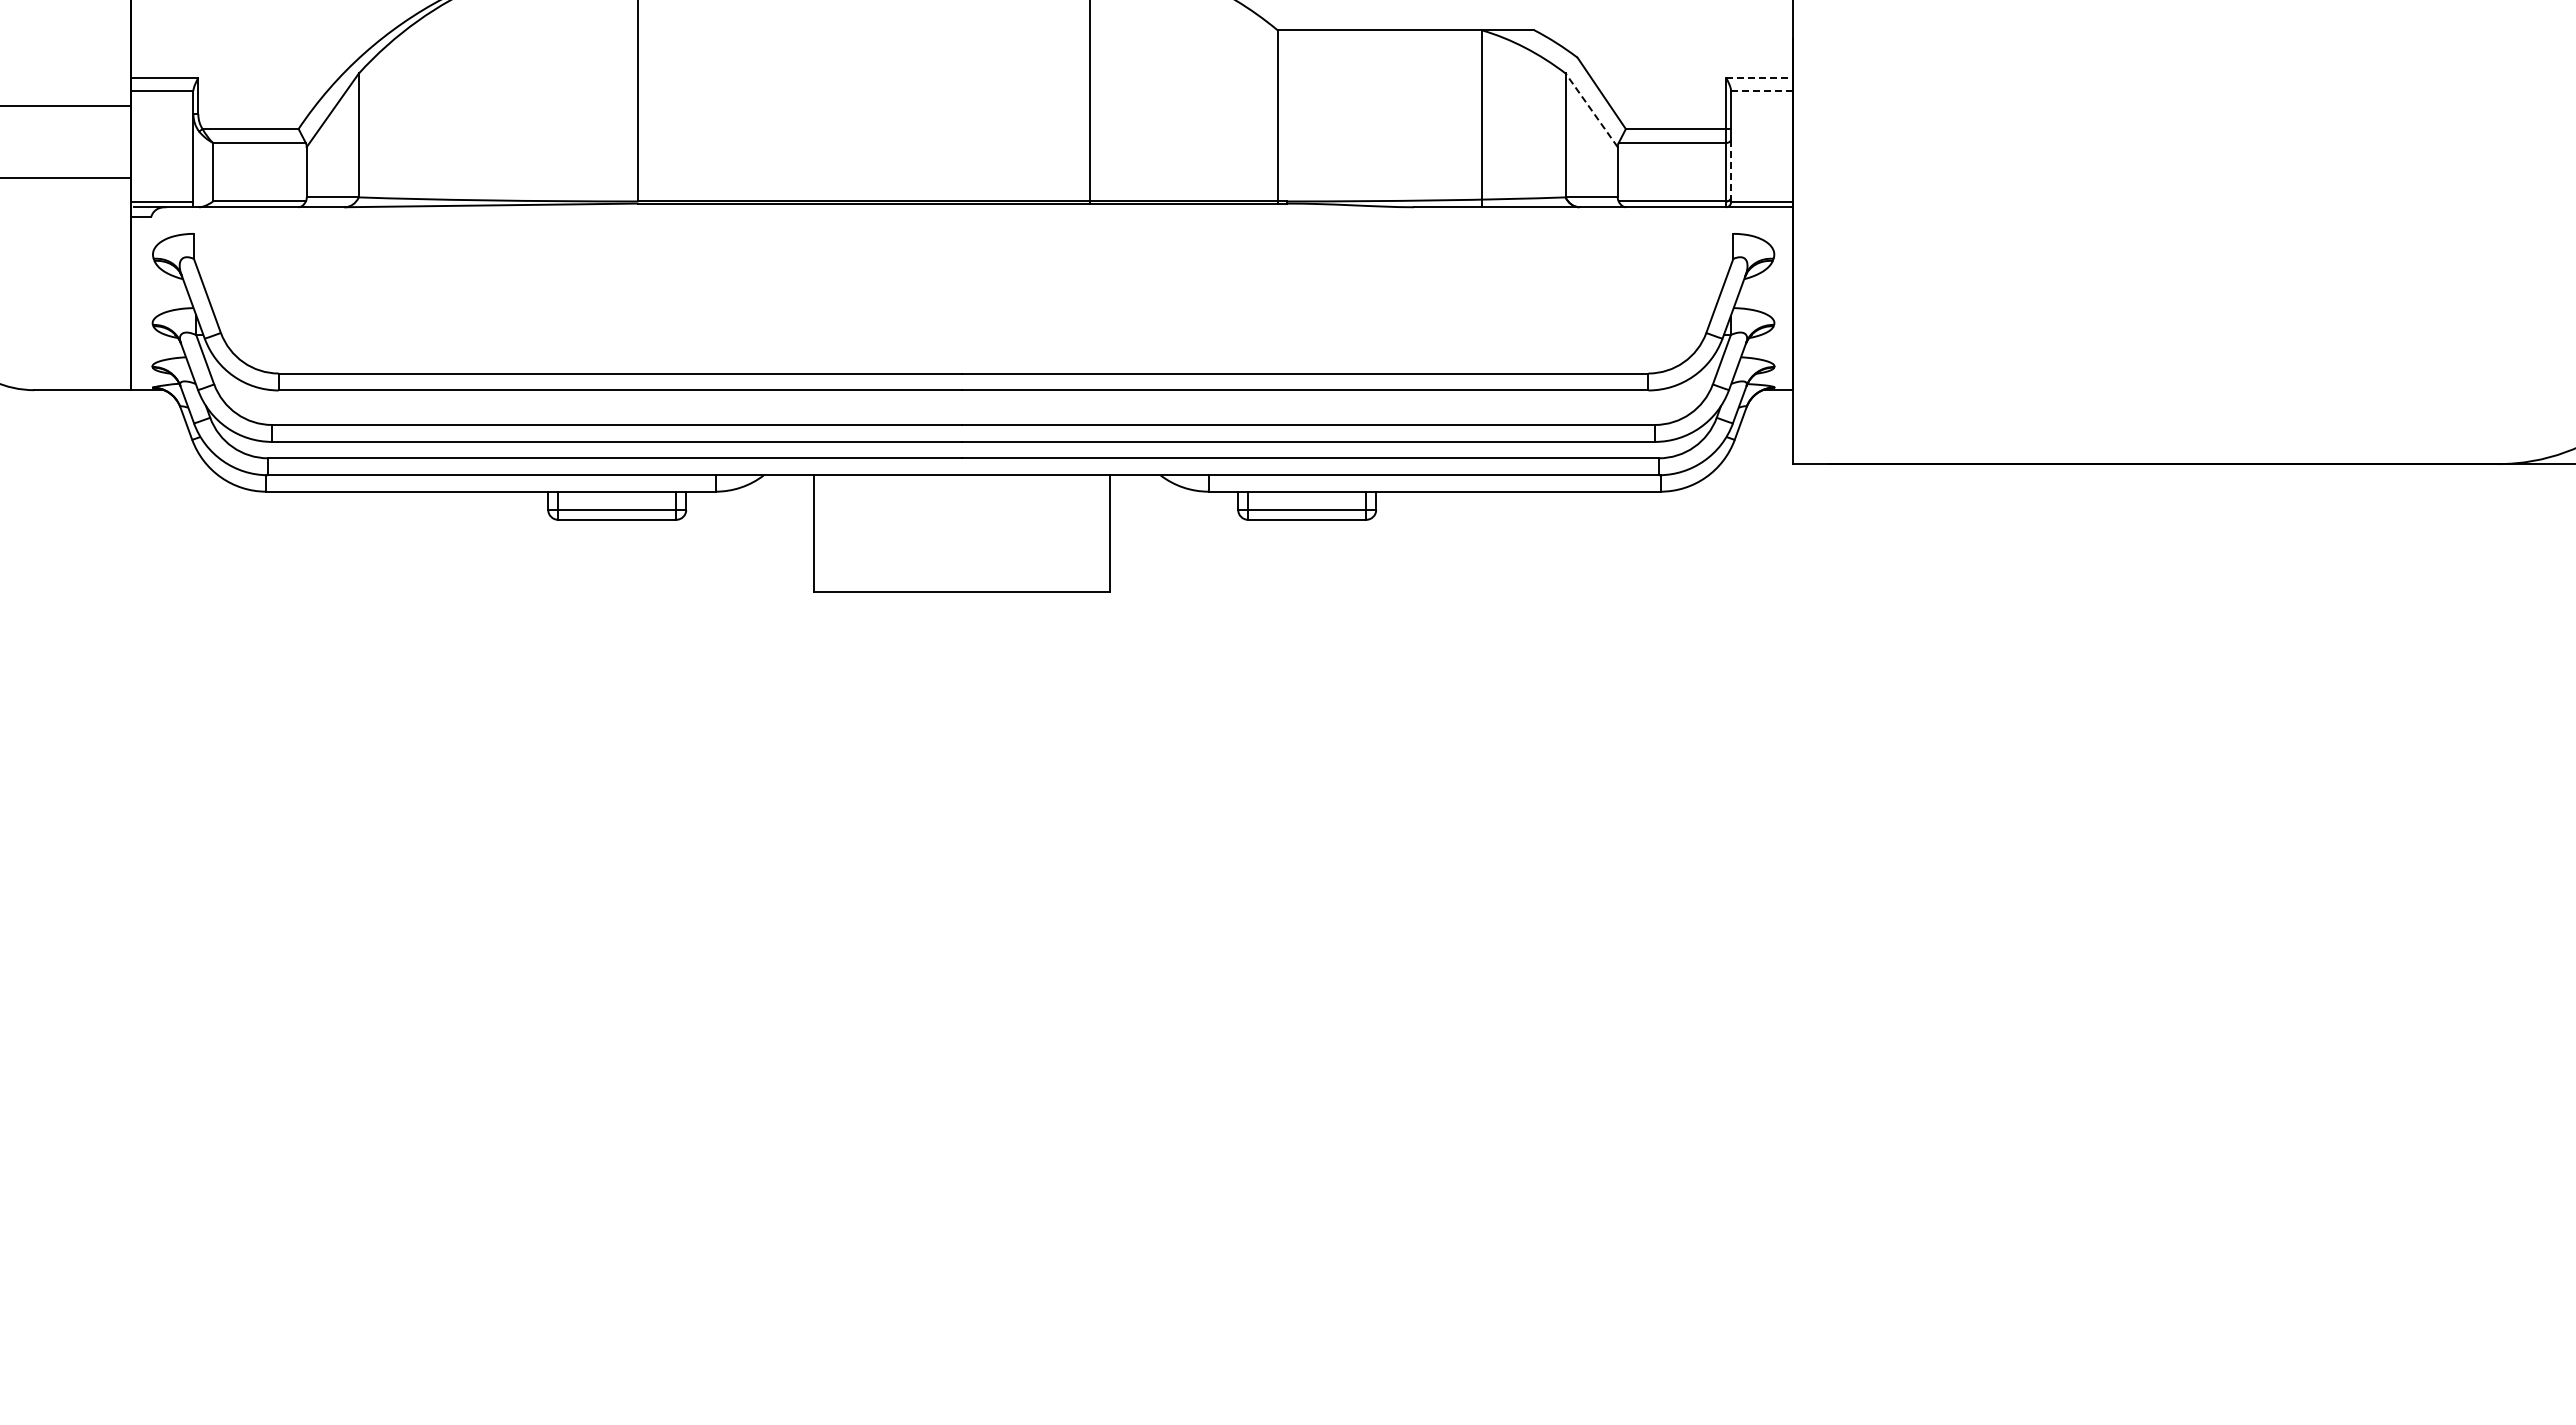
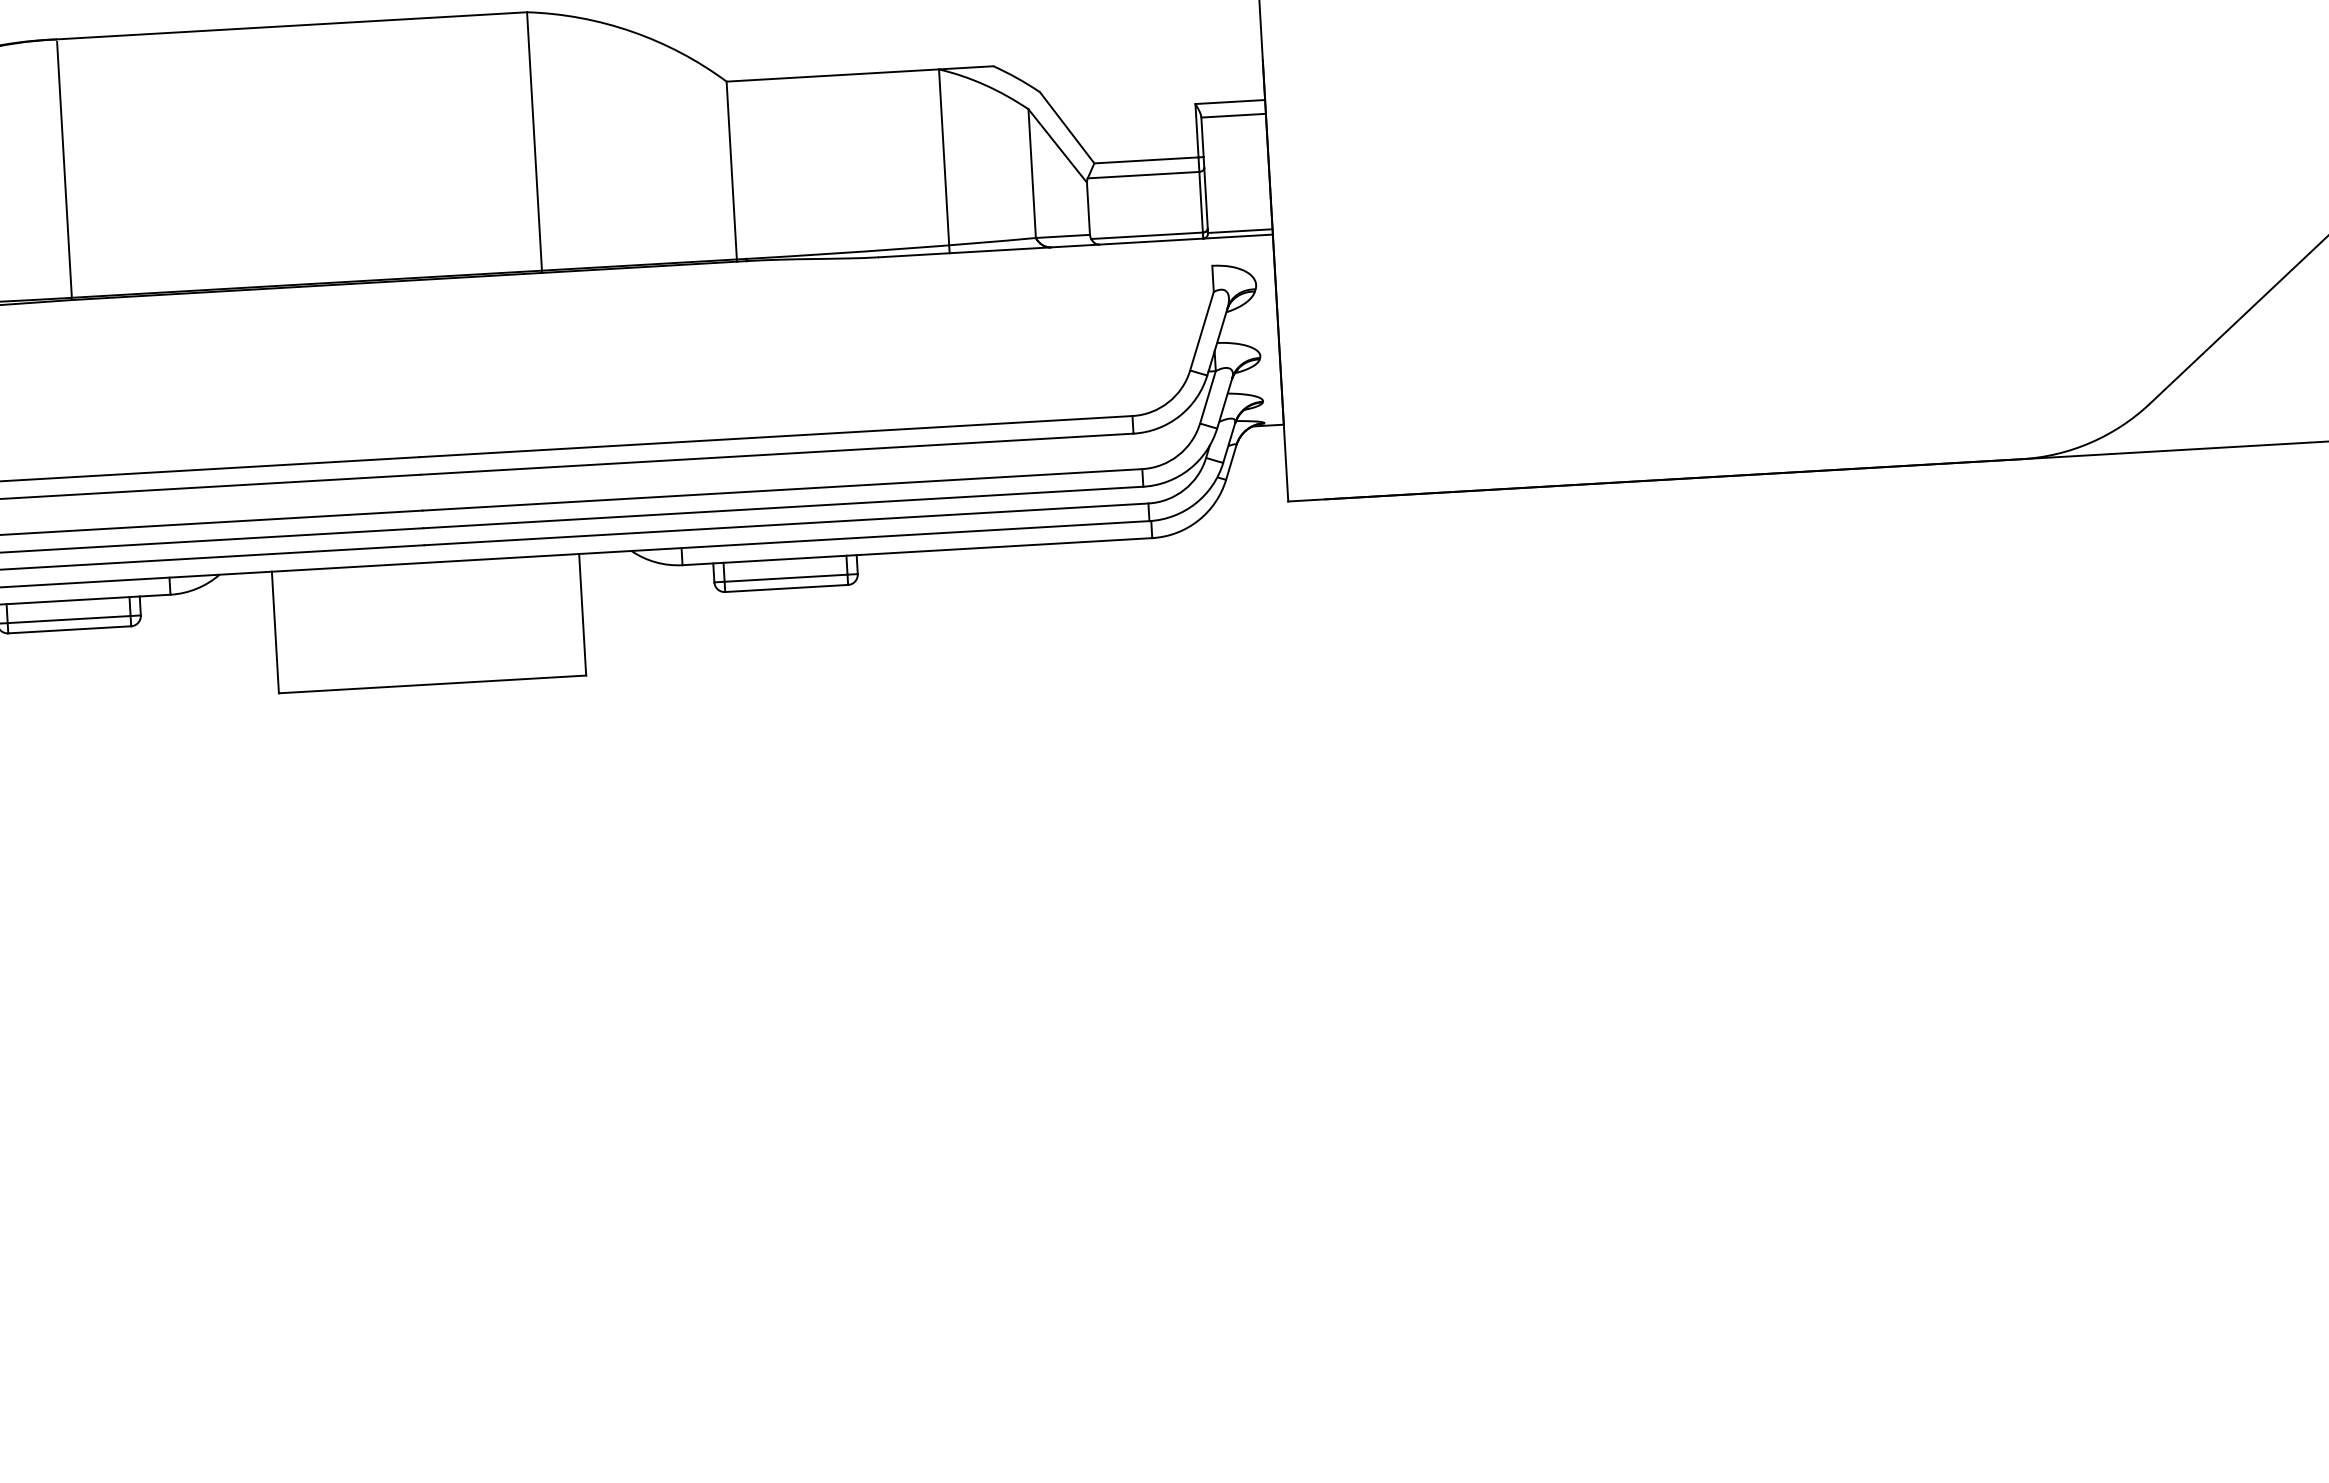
line: (1759, 77) -> (1230, 101), dashed -> solid
line: (1761, 91) -> (1233, 116), dashed -> solid
line: (1591, 109) -> (1057, 145), dashed -> solid
line: (1731, 169) -> (1206, 199), dashed -> solid

